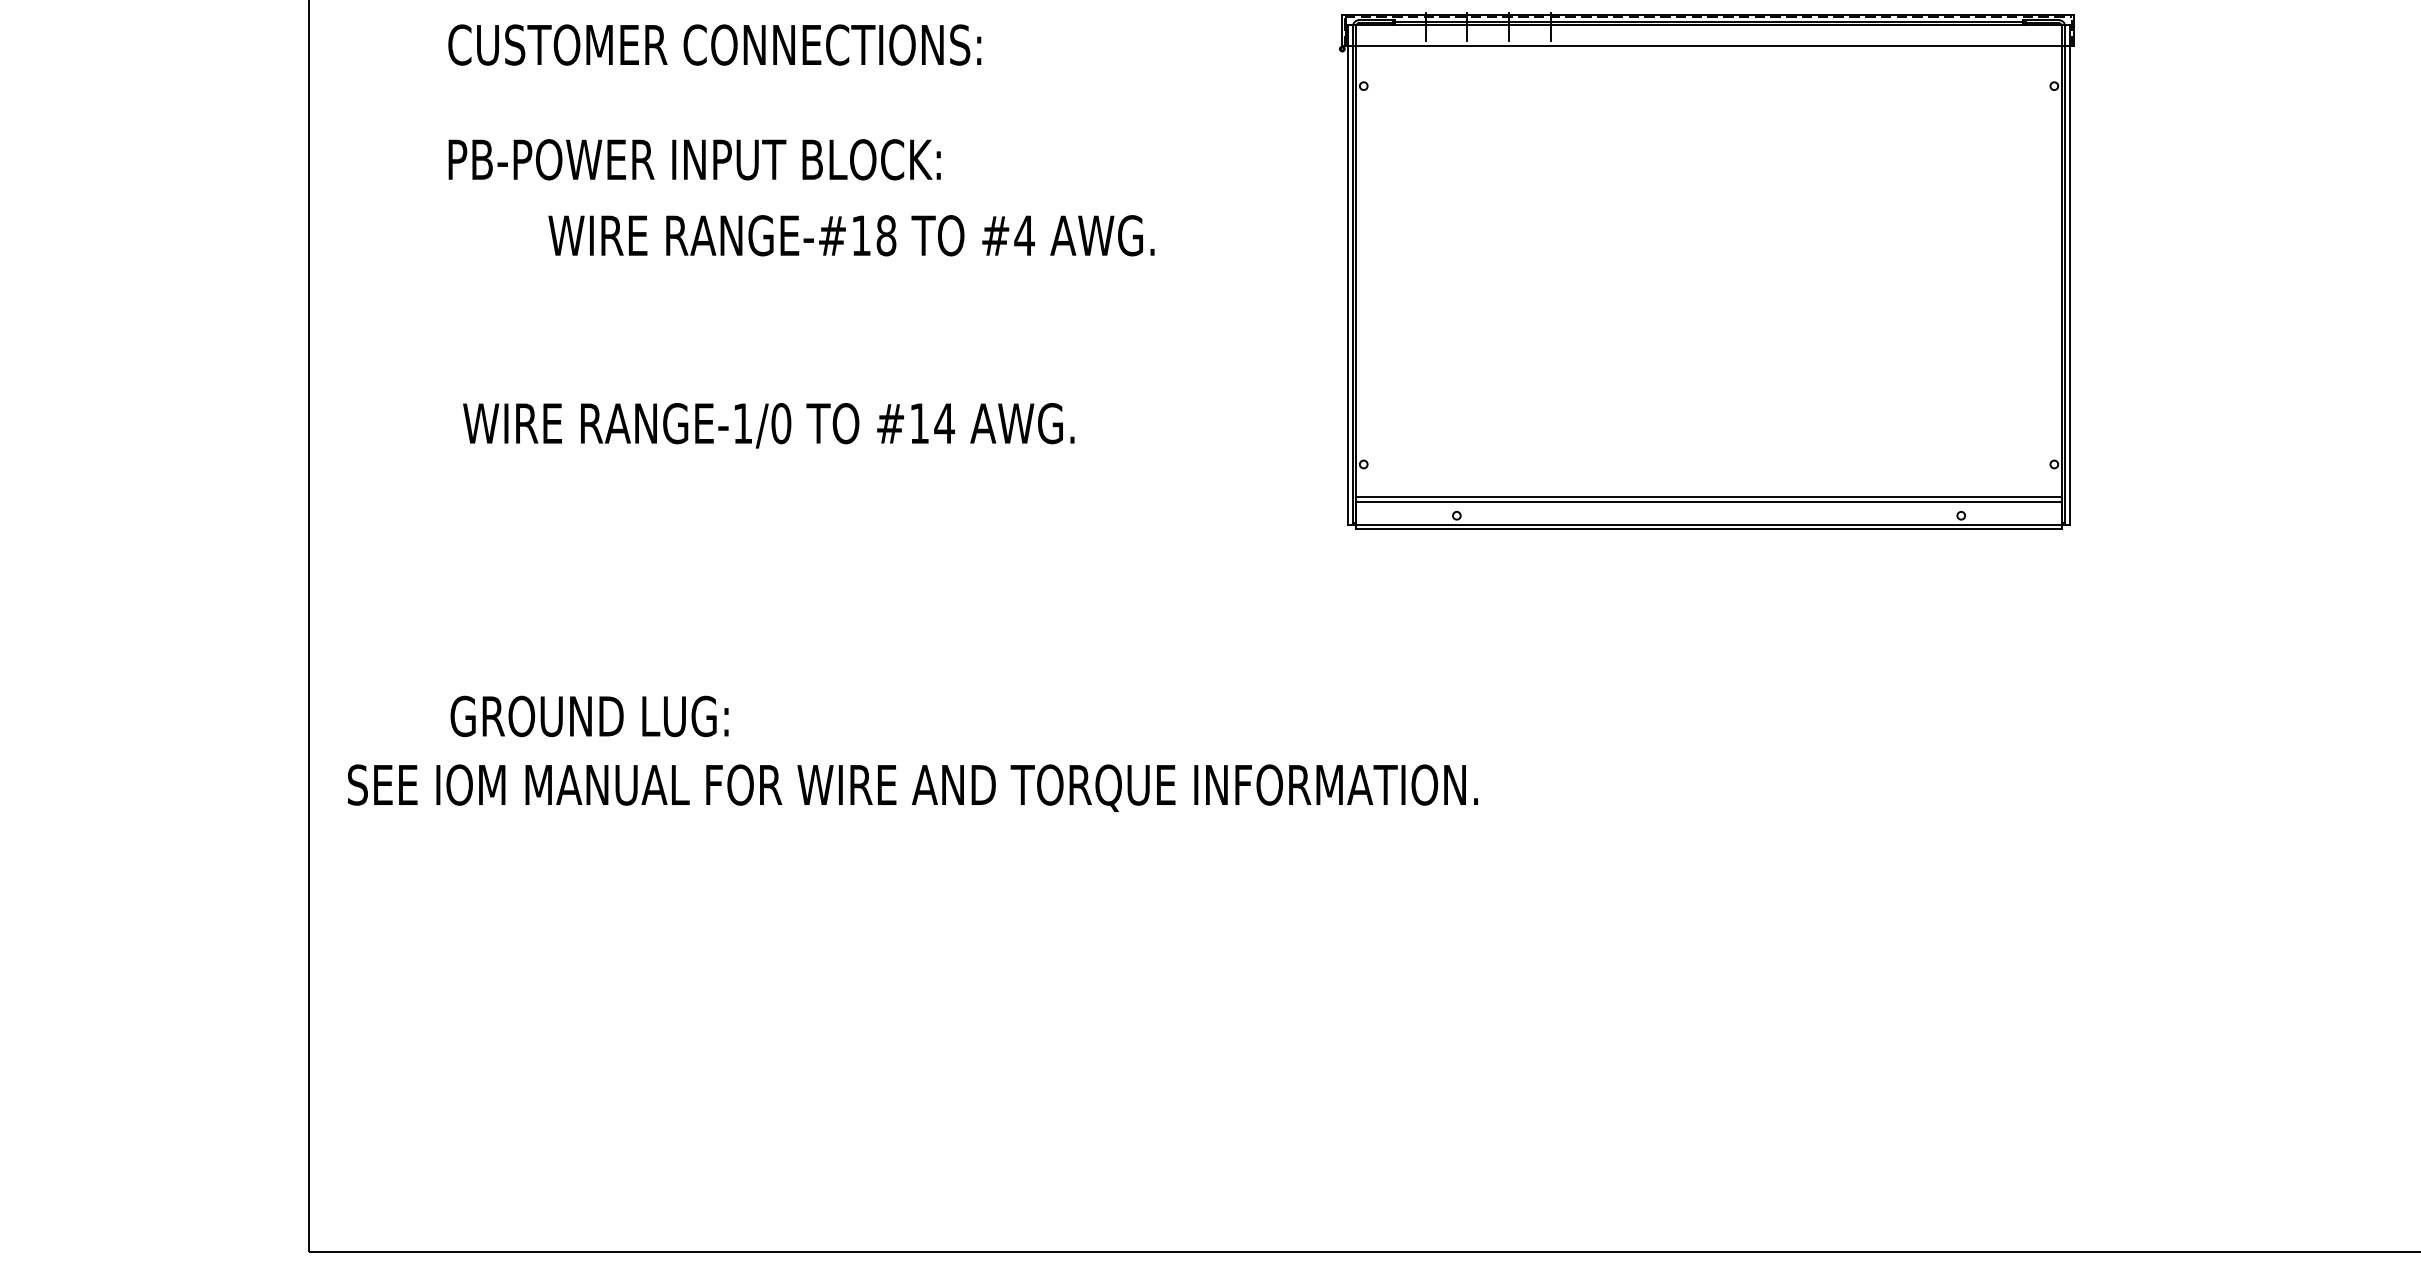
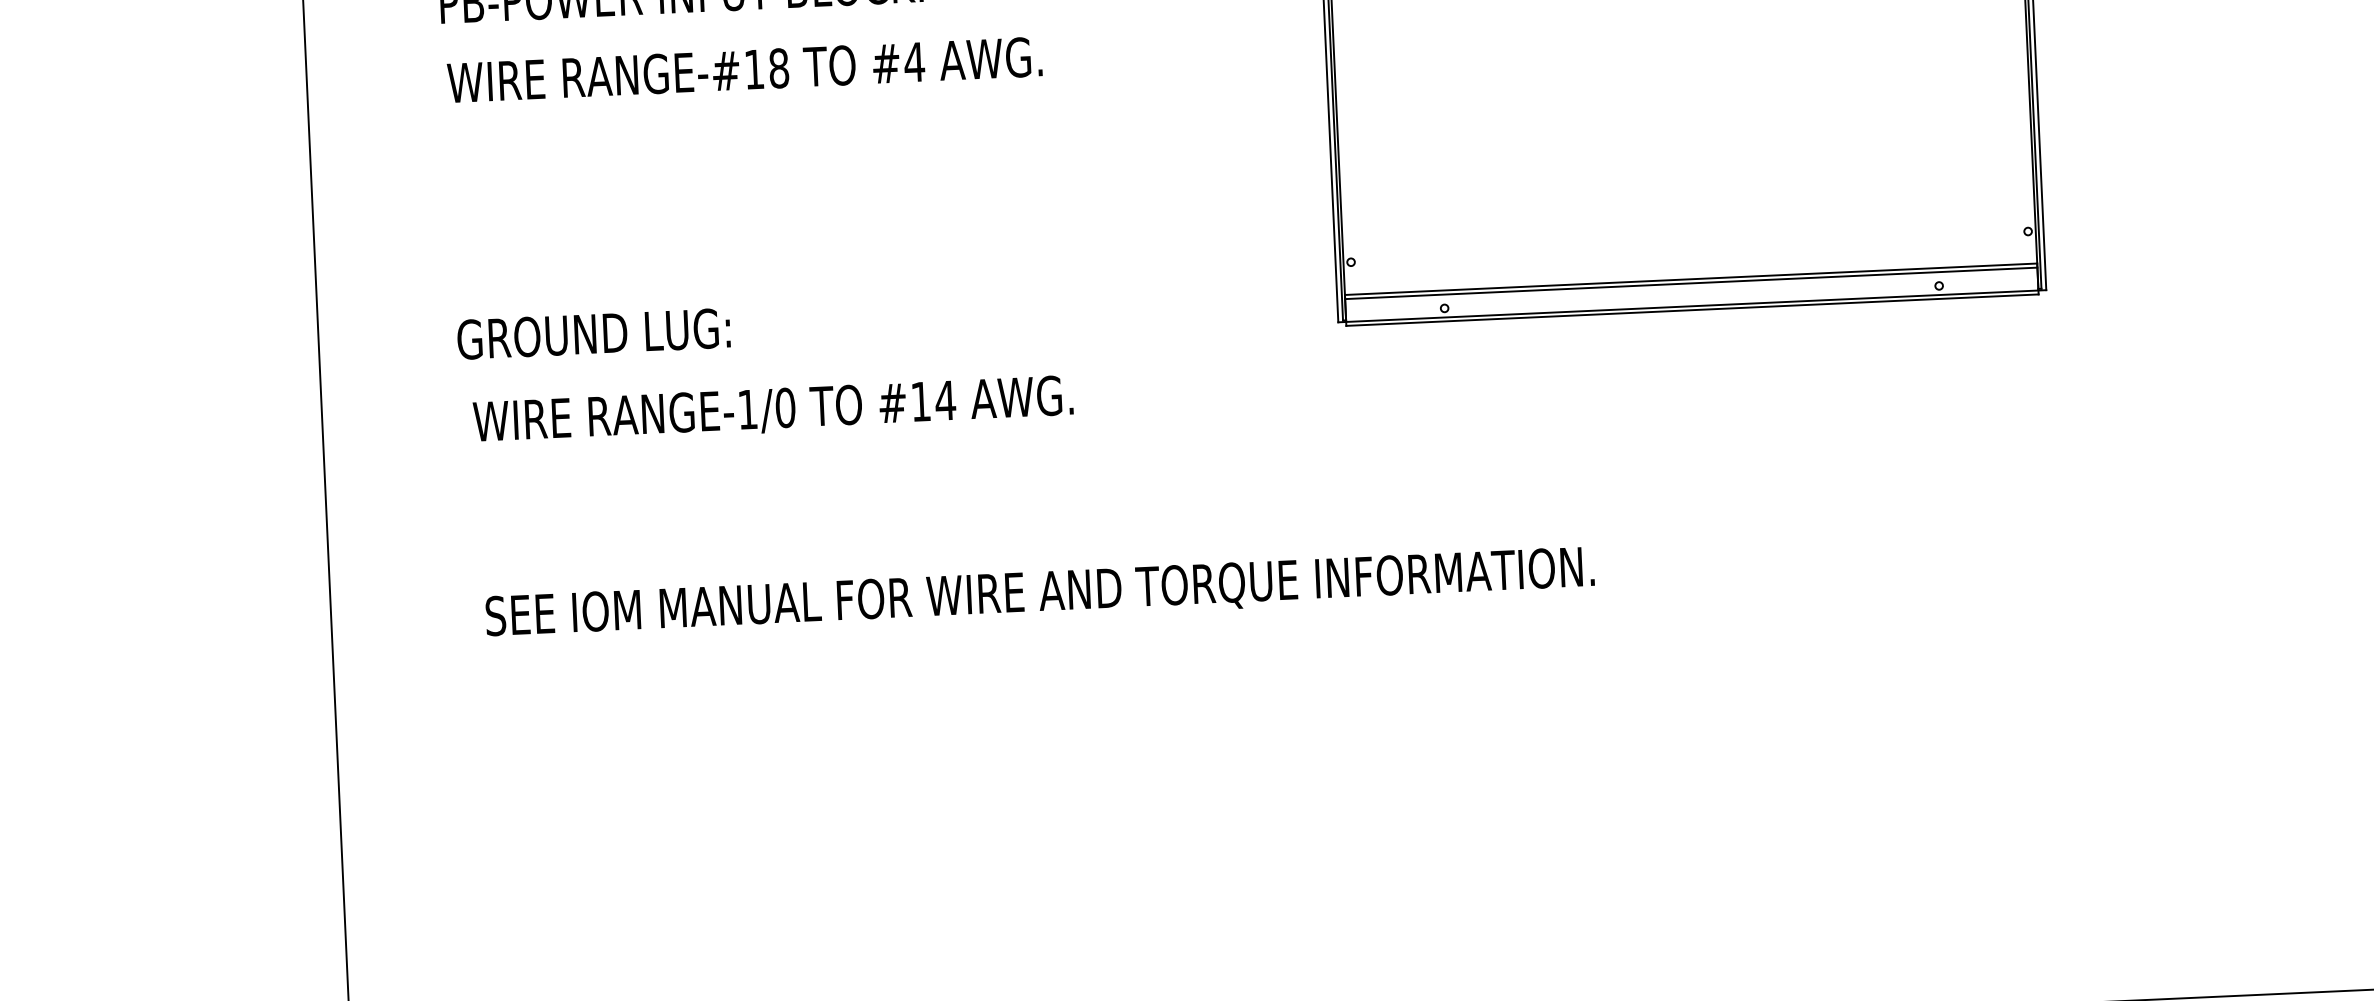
text: (851, 235) -> (744, 69), moved
text: (768, 425) -> (773, 410), moved
text: (589, 716) -> (593, 334), moved
text: (912, 787) -> (1039, 593), moved

